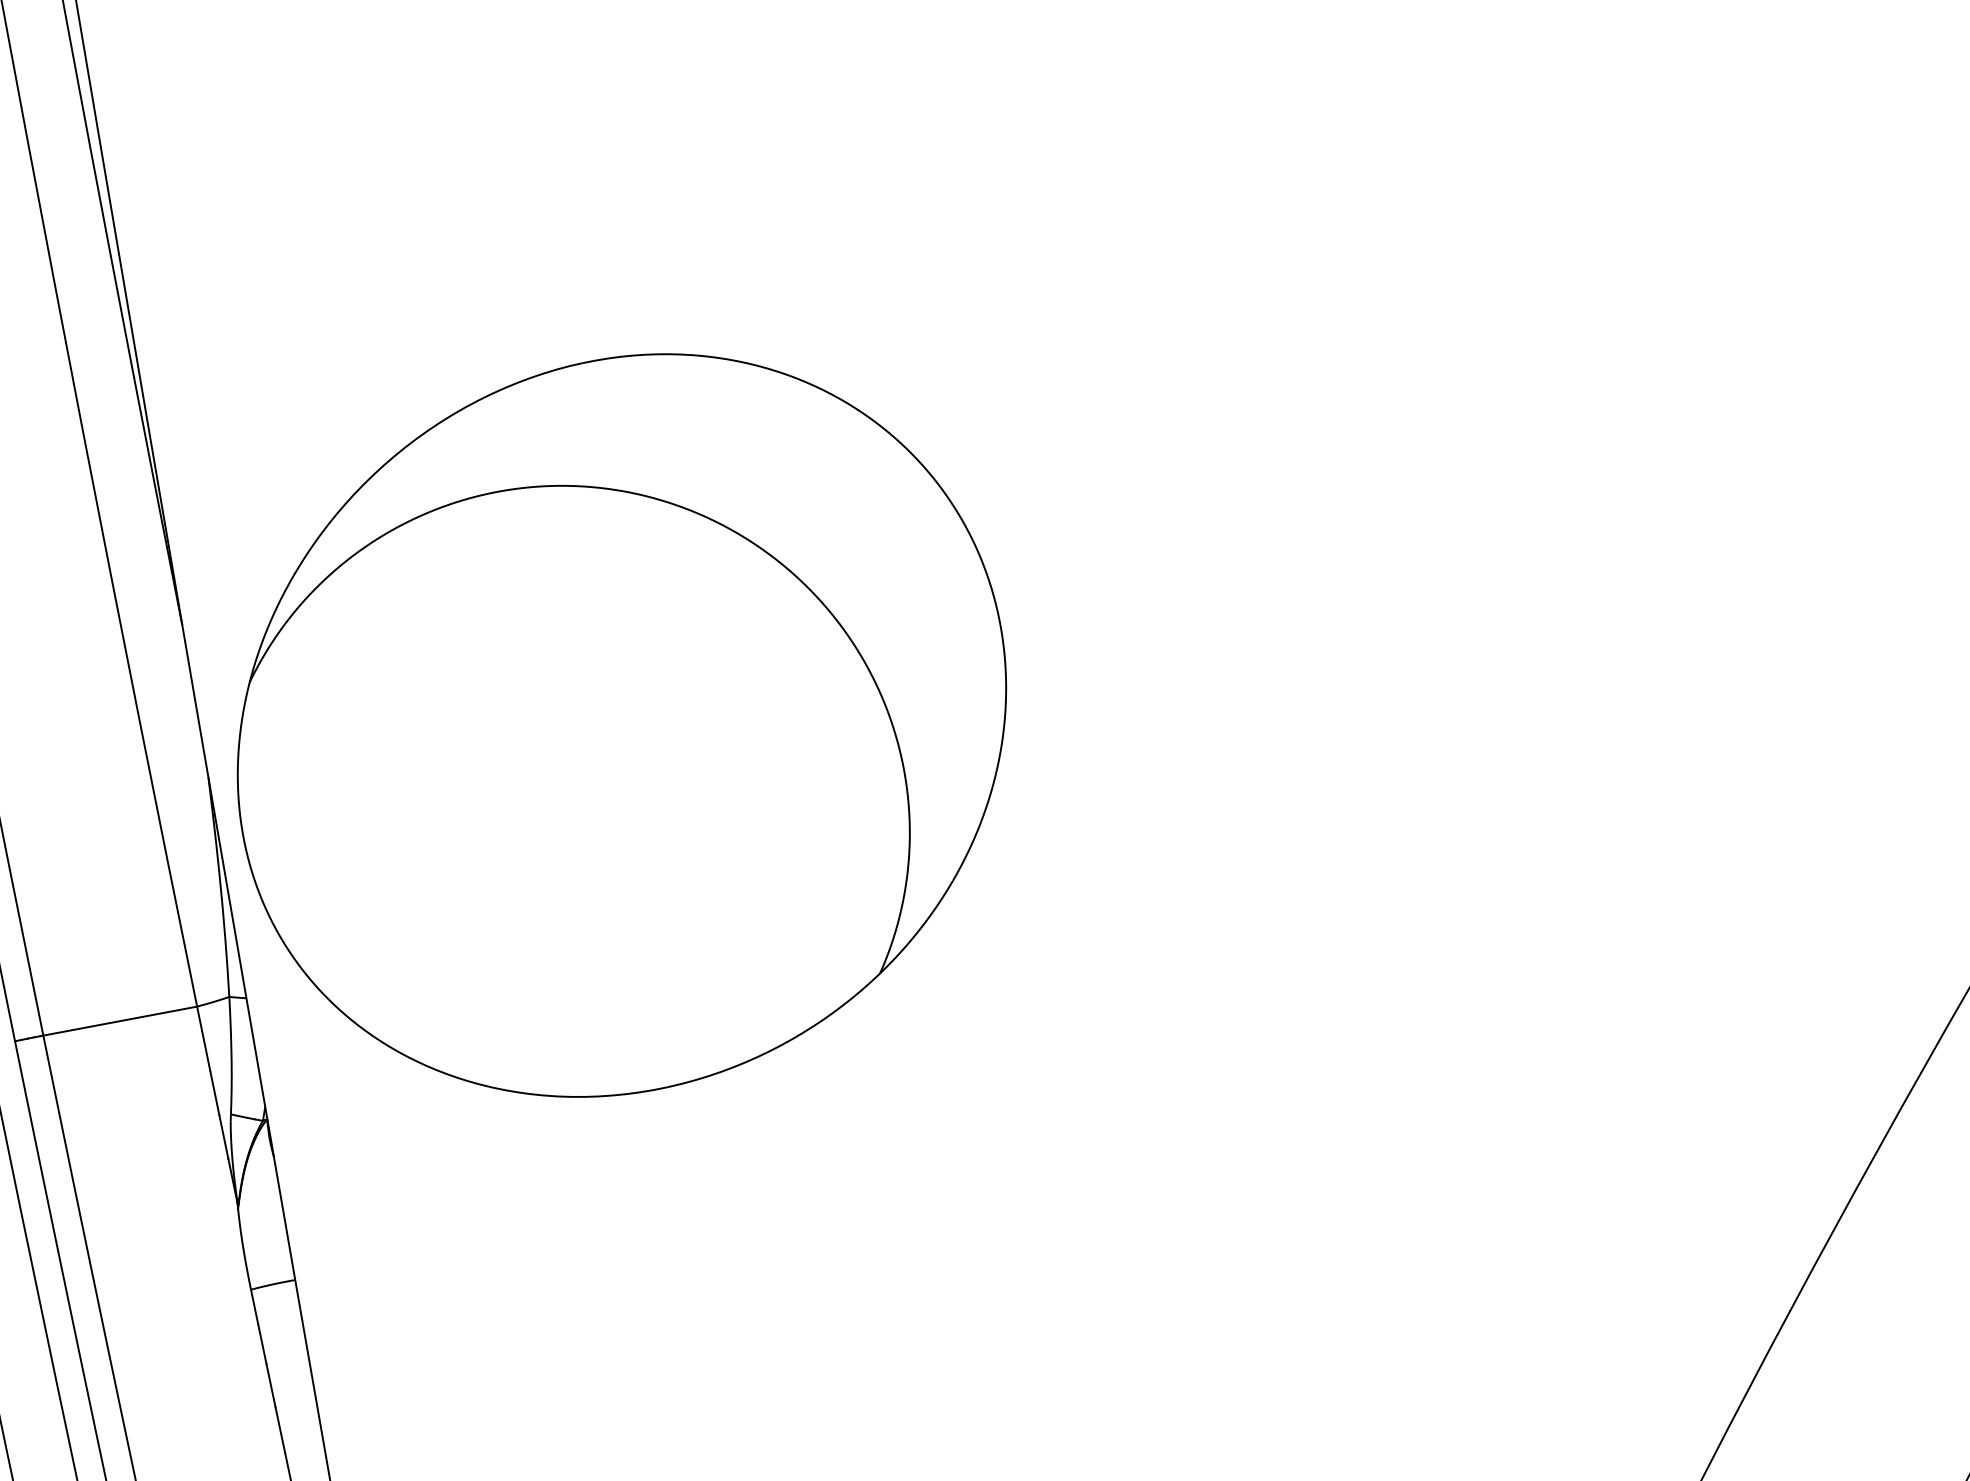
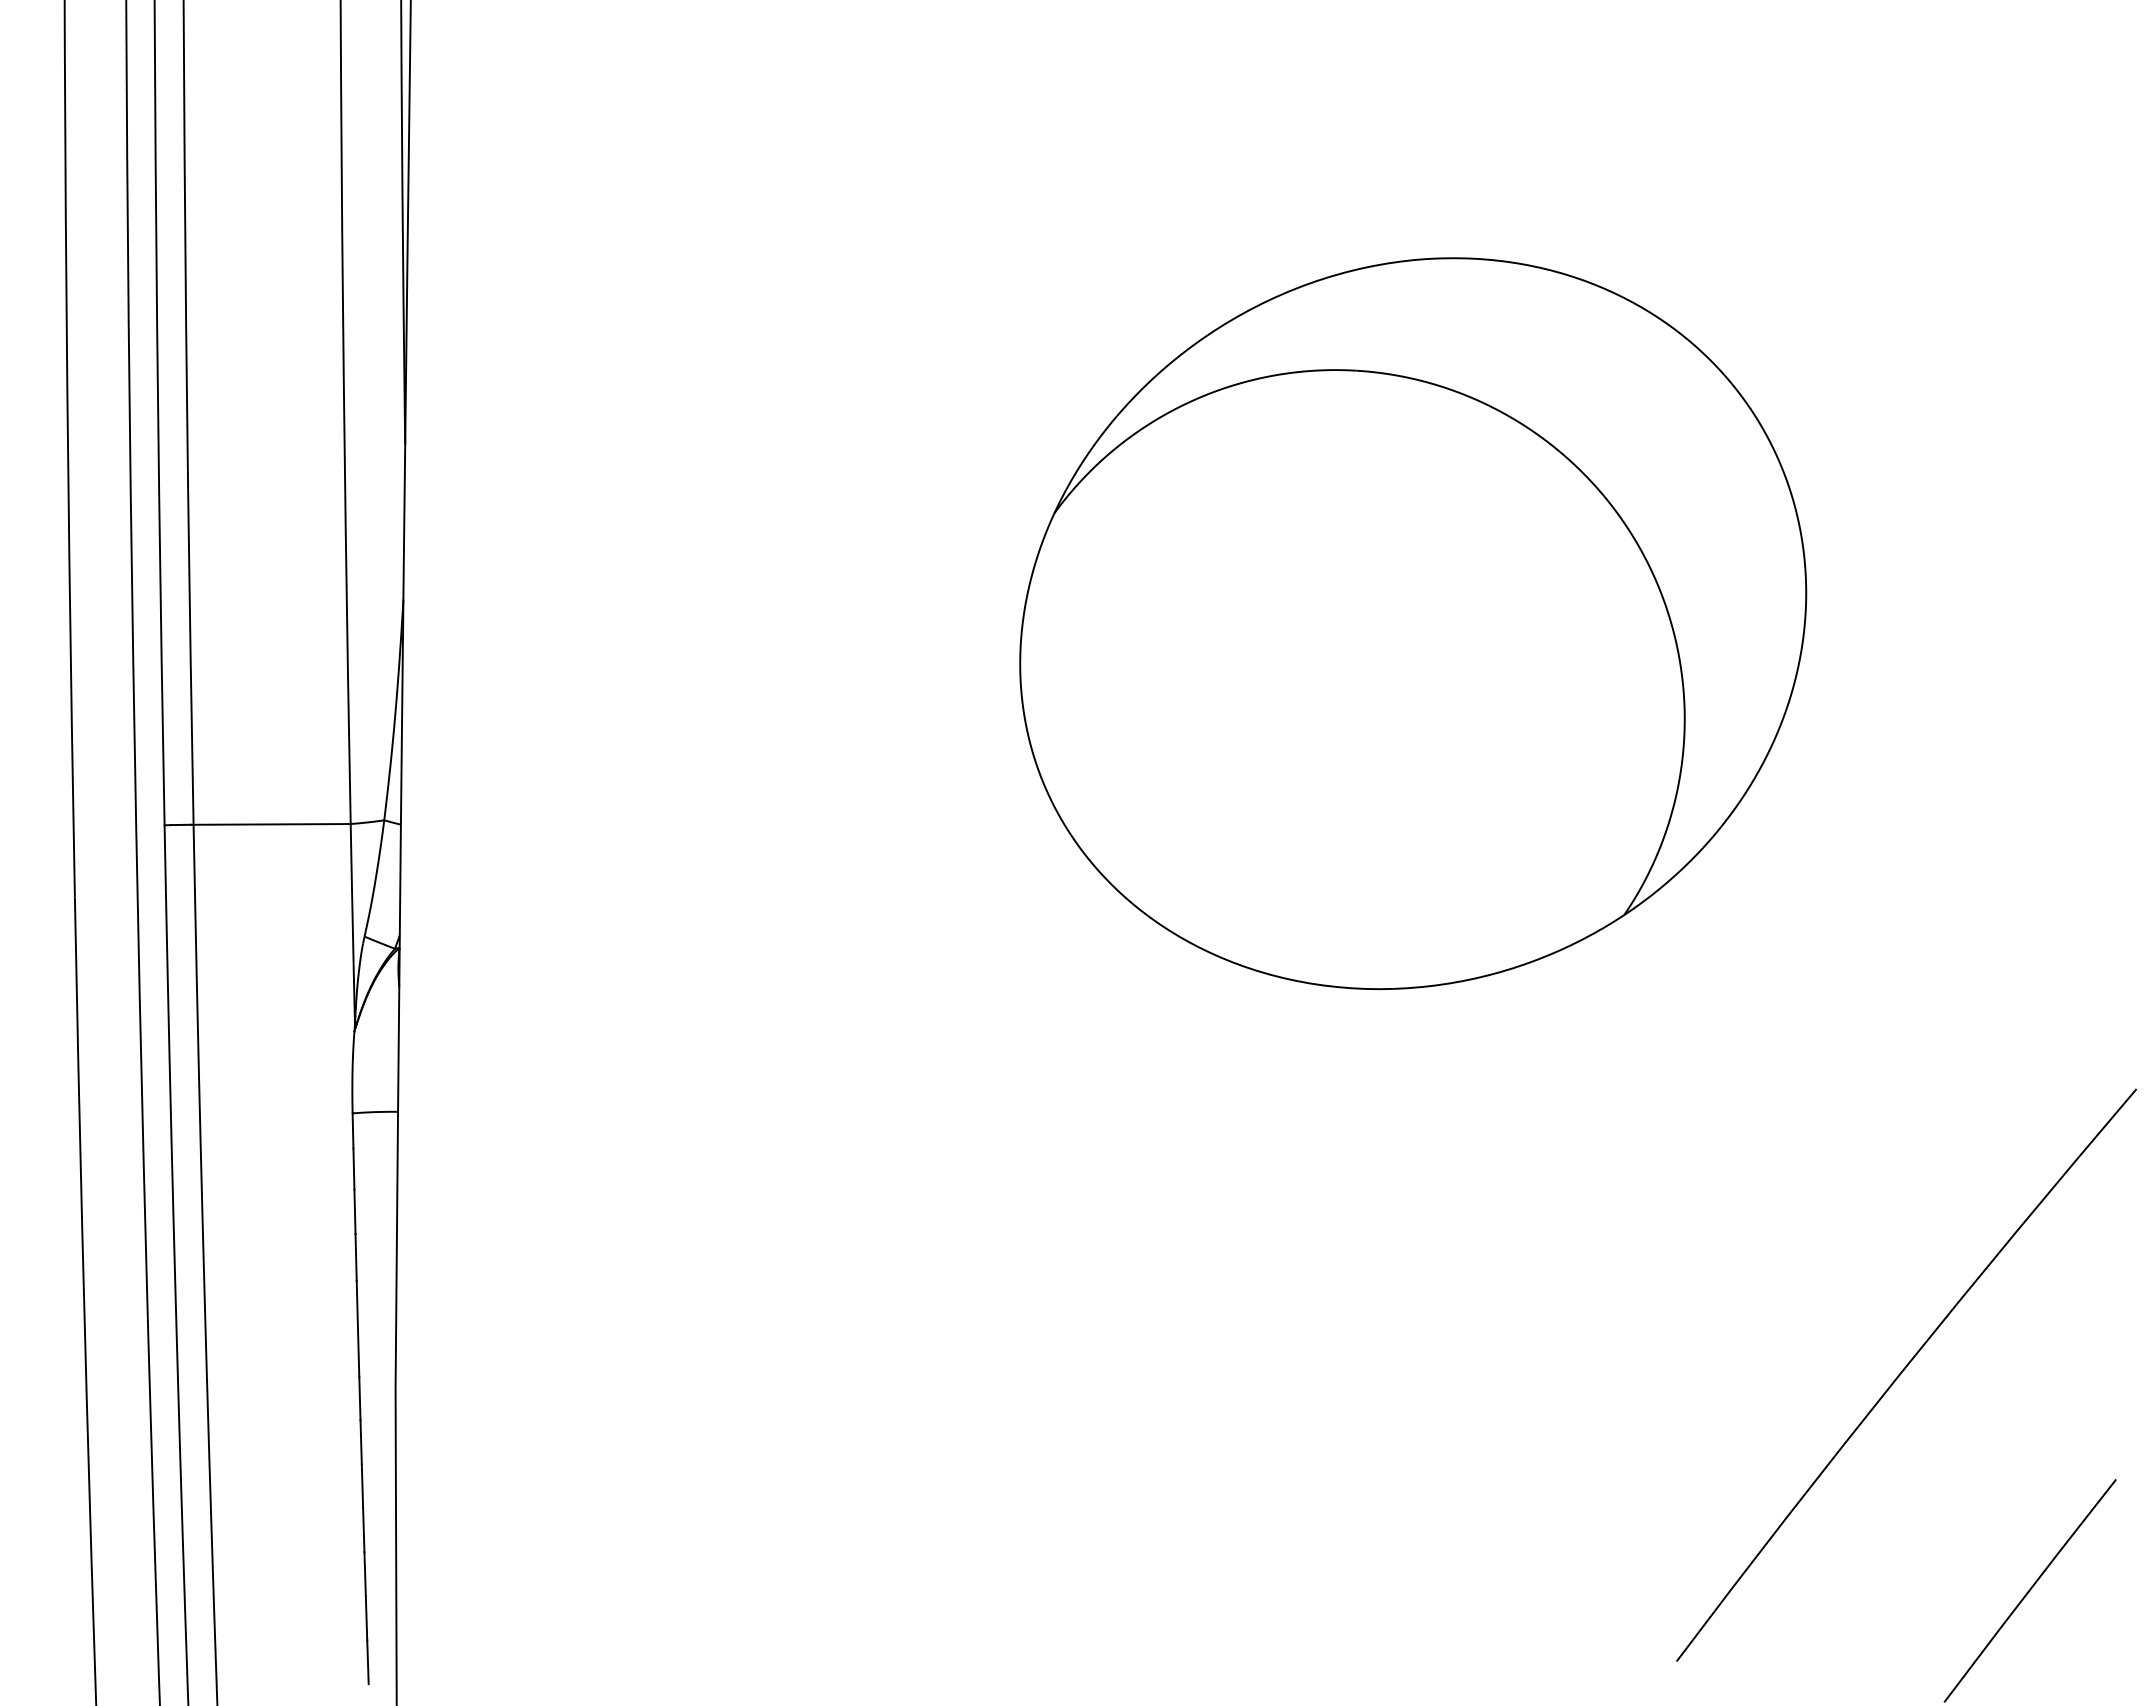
part: (621, 725) -> (1413, 623), moved

